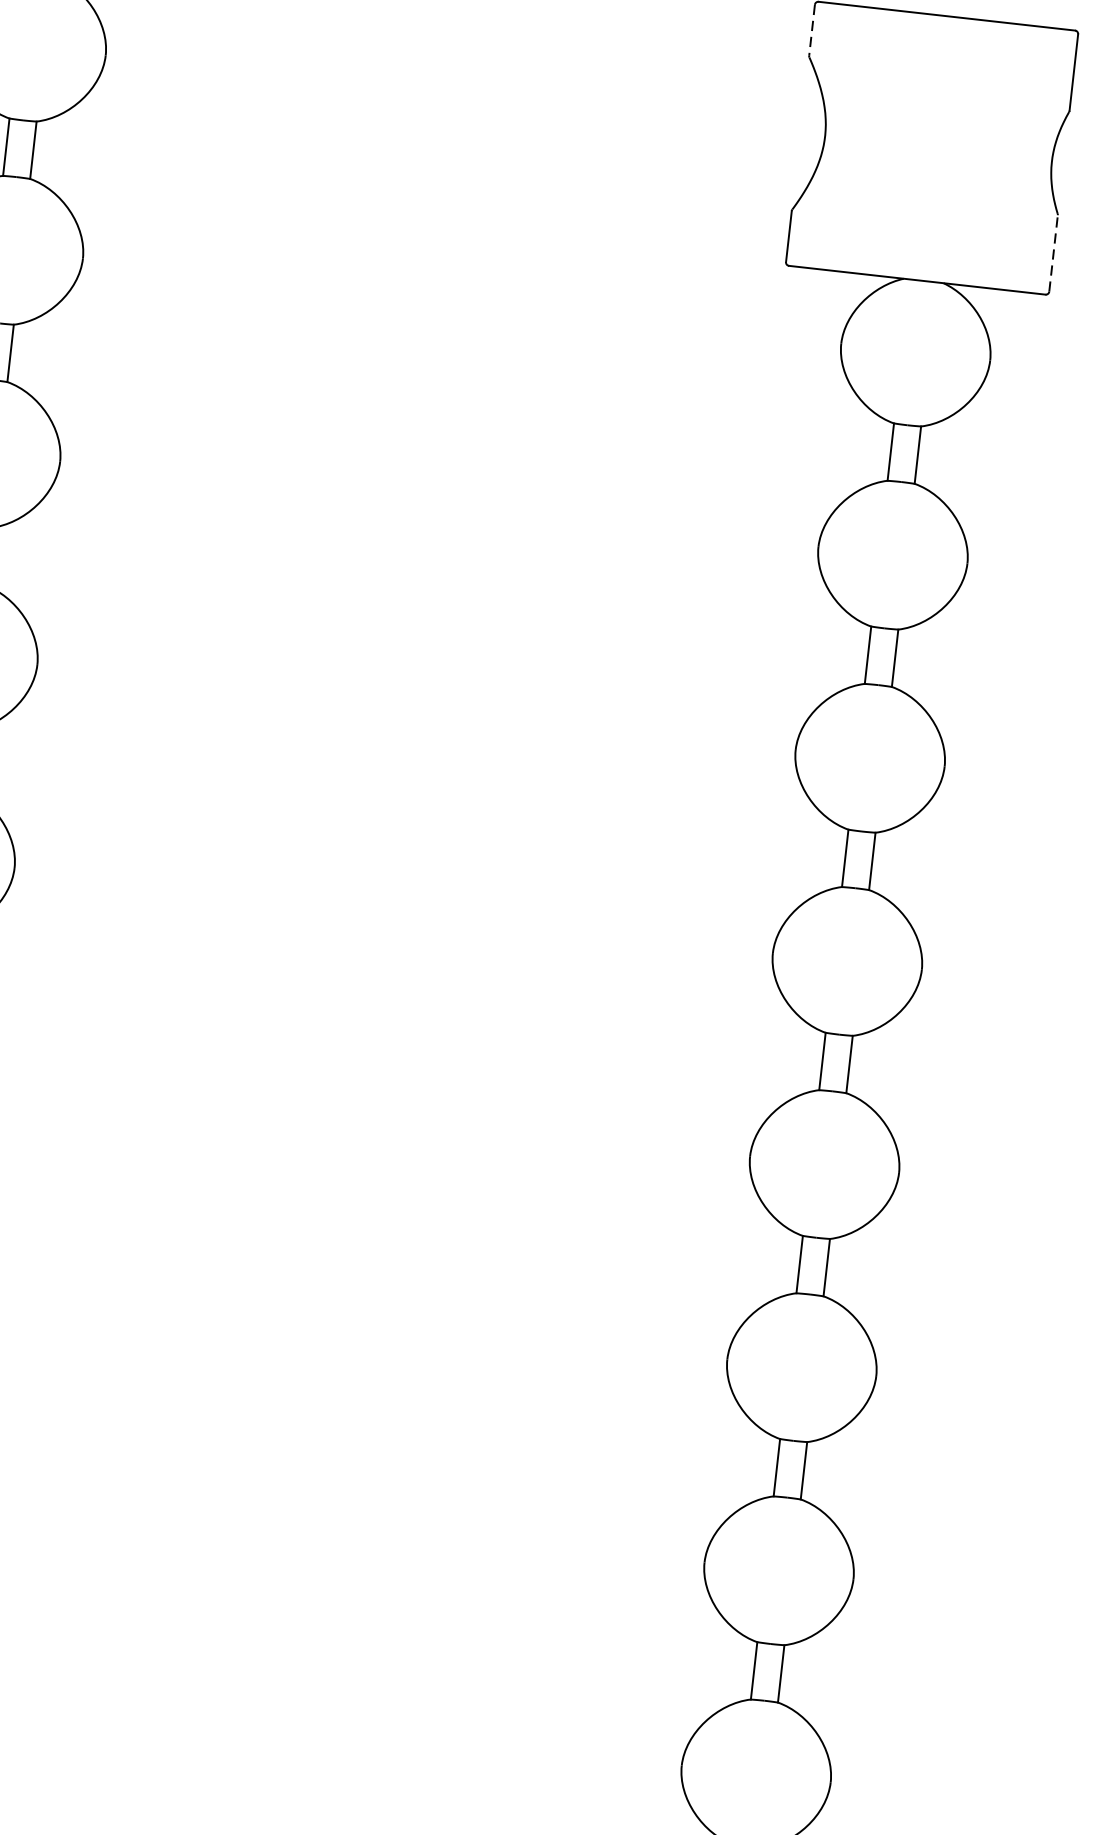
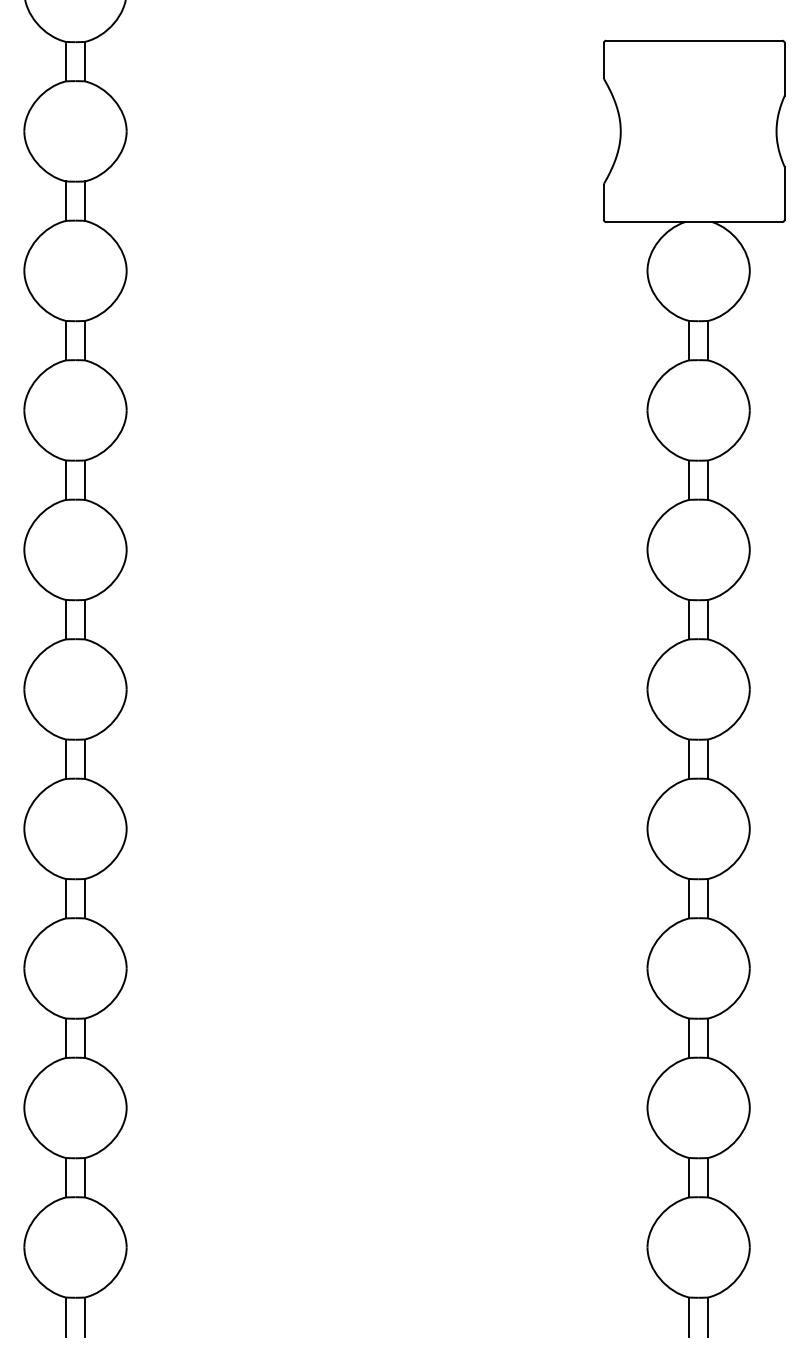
line: (811, 30) -> (603, 60), dashed -> solid
line: (1053, 253) -> (784, 193), dashed -> solid

